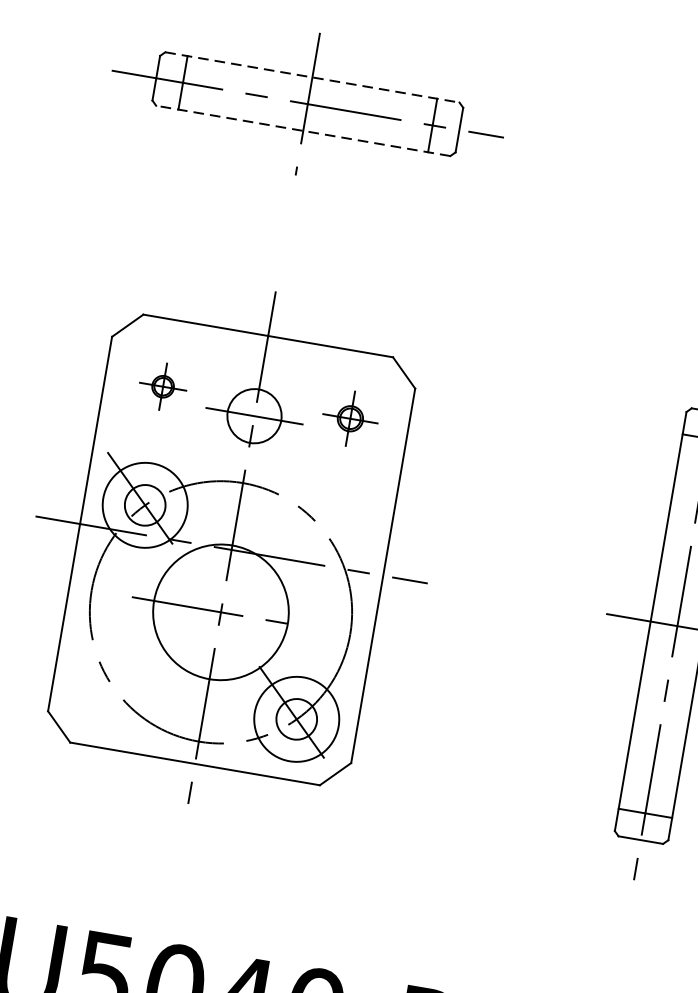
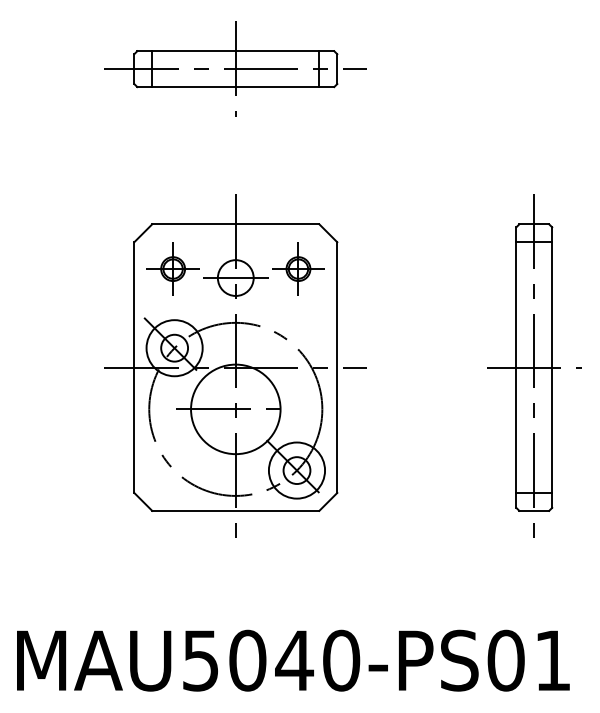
line: (313, 78) -> (236, 51), dashed -> solid
line: (302, 131) -> (235, 87), dashed -> solid
part: (162, 385) -> (172, 268), size x1.67
part: (350, 417) -> (298, 268), size x1.43

